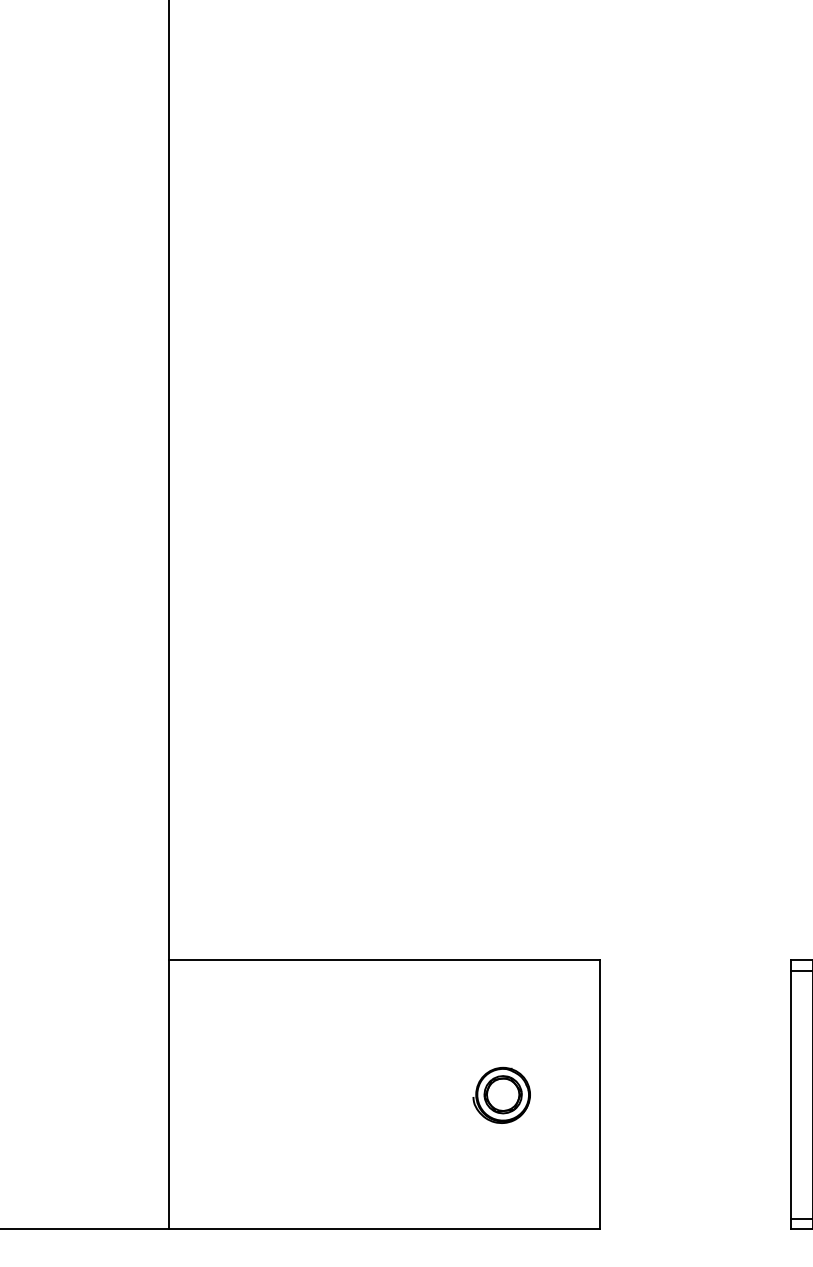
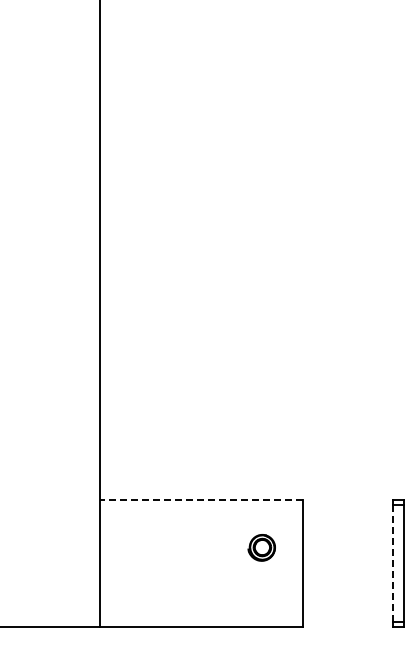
line: (384, 960) -> (201, 500), solid -> dashed
part: (501, 1094) -> (261, 547), moved
line: (789, 1096) -> (392, 564), solid -> dashed

